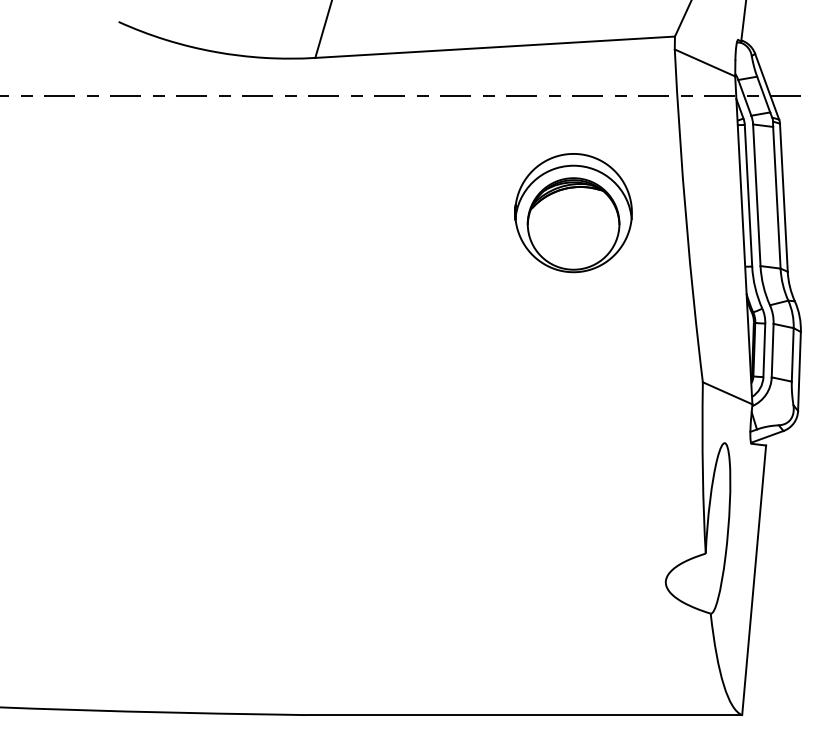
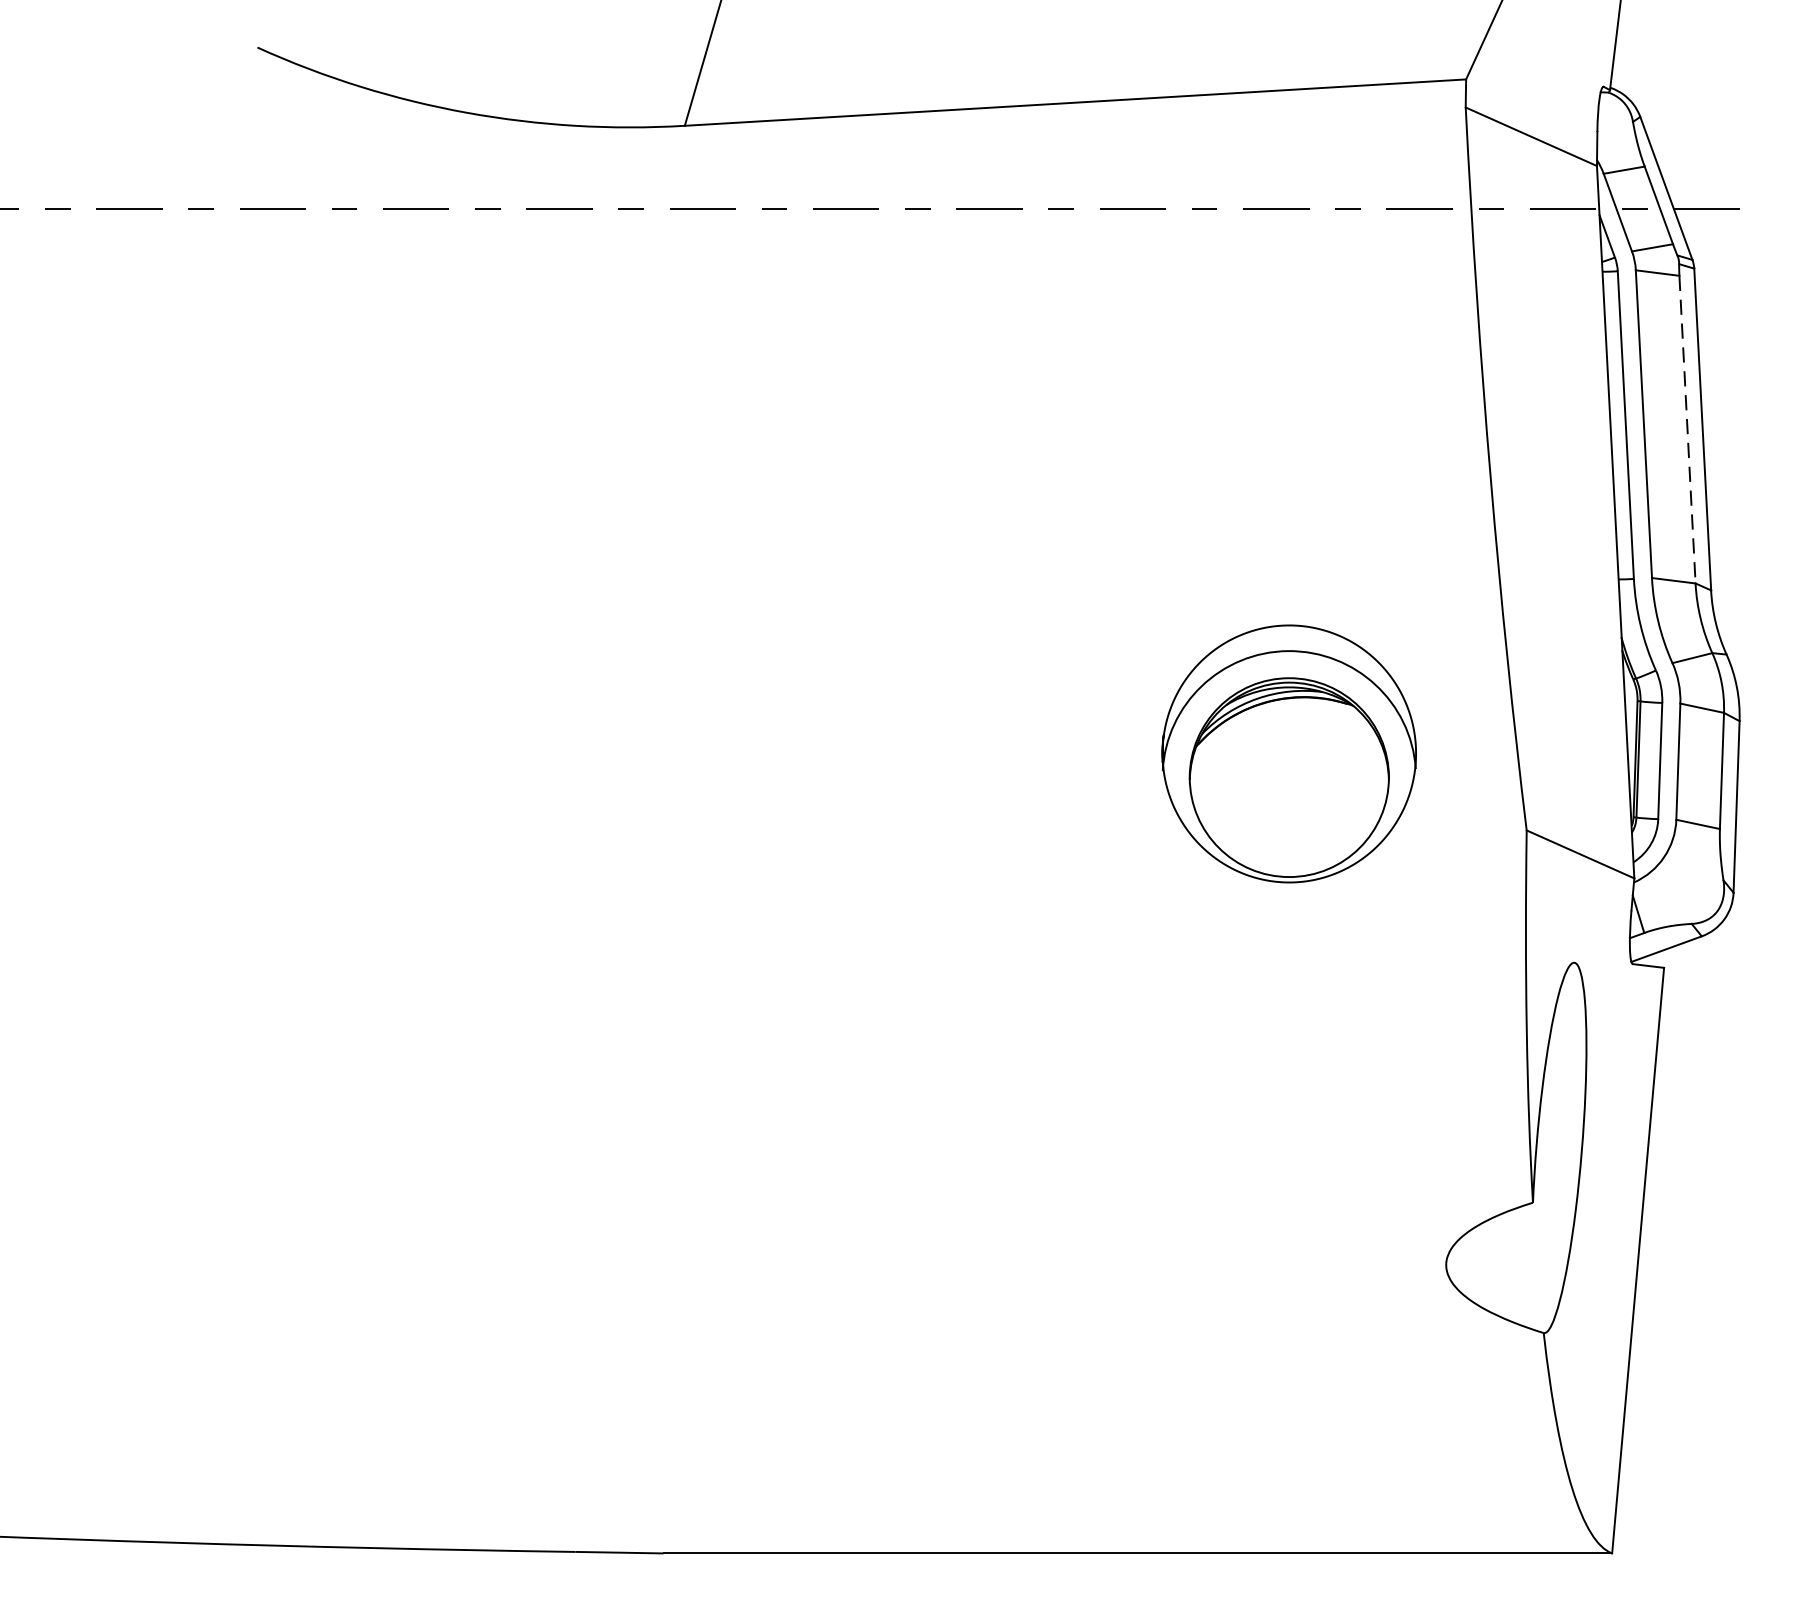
line: (776, 197) -> (1686, 429), solid -> dashed
part: (573, 213) -> (1289, 754), moved

